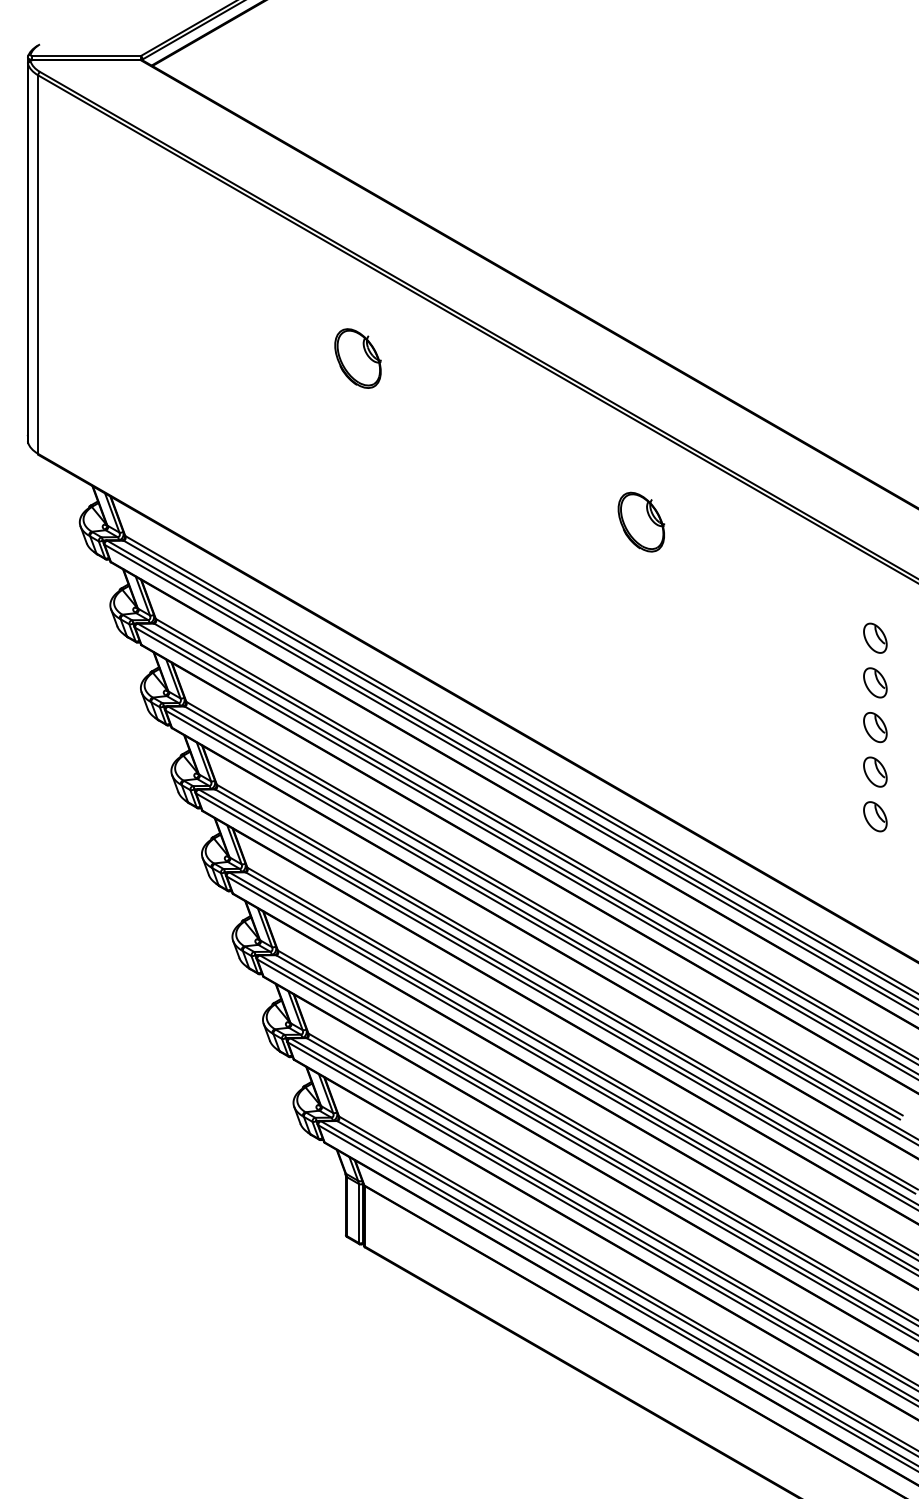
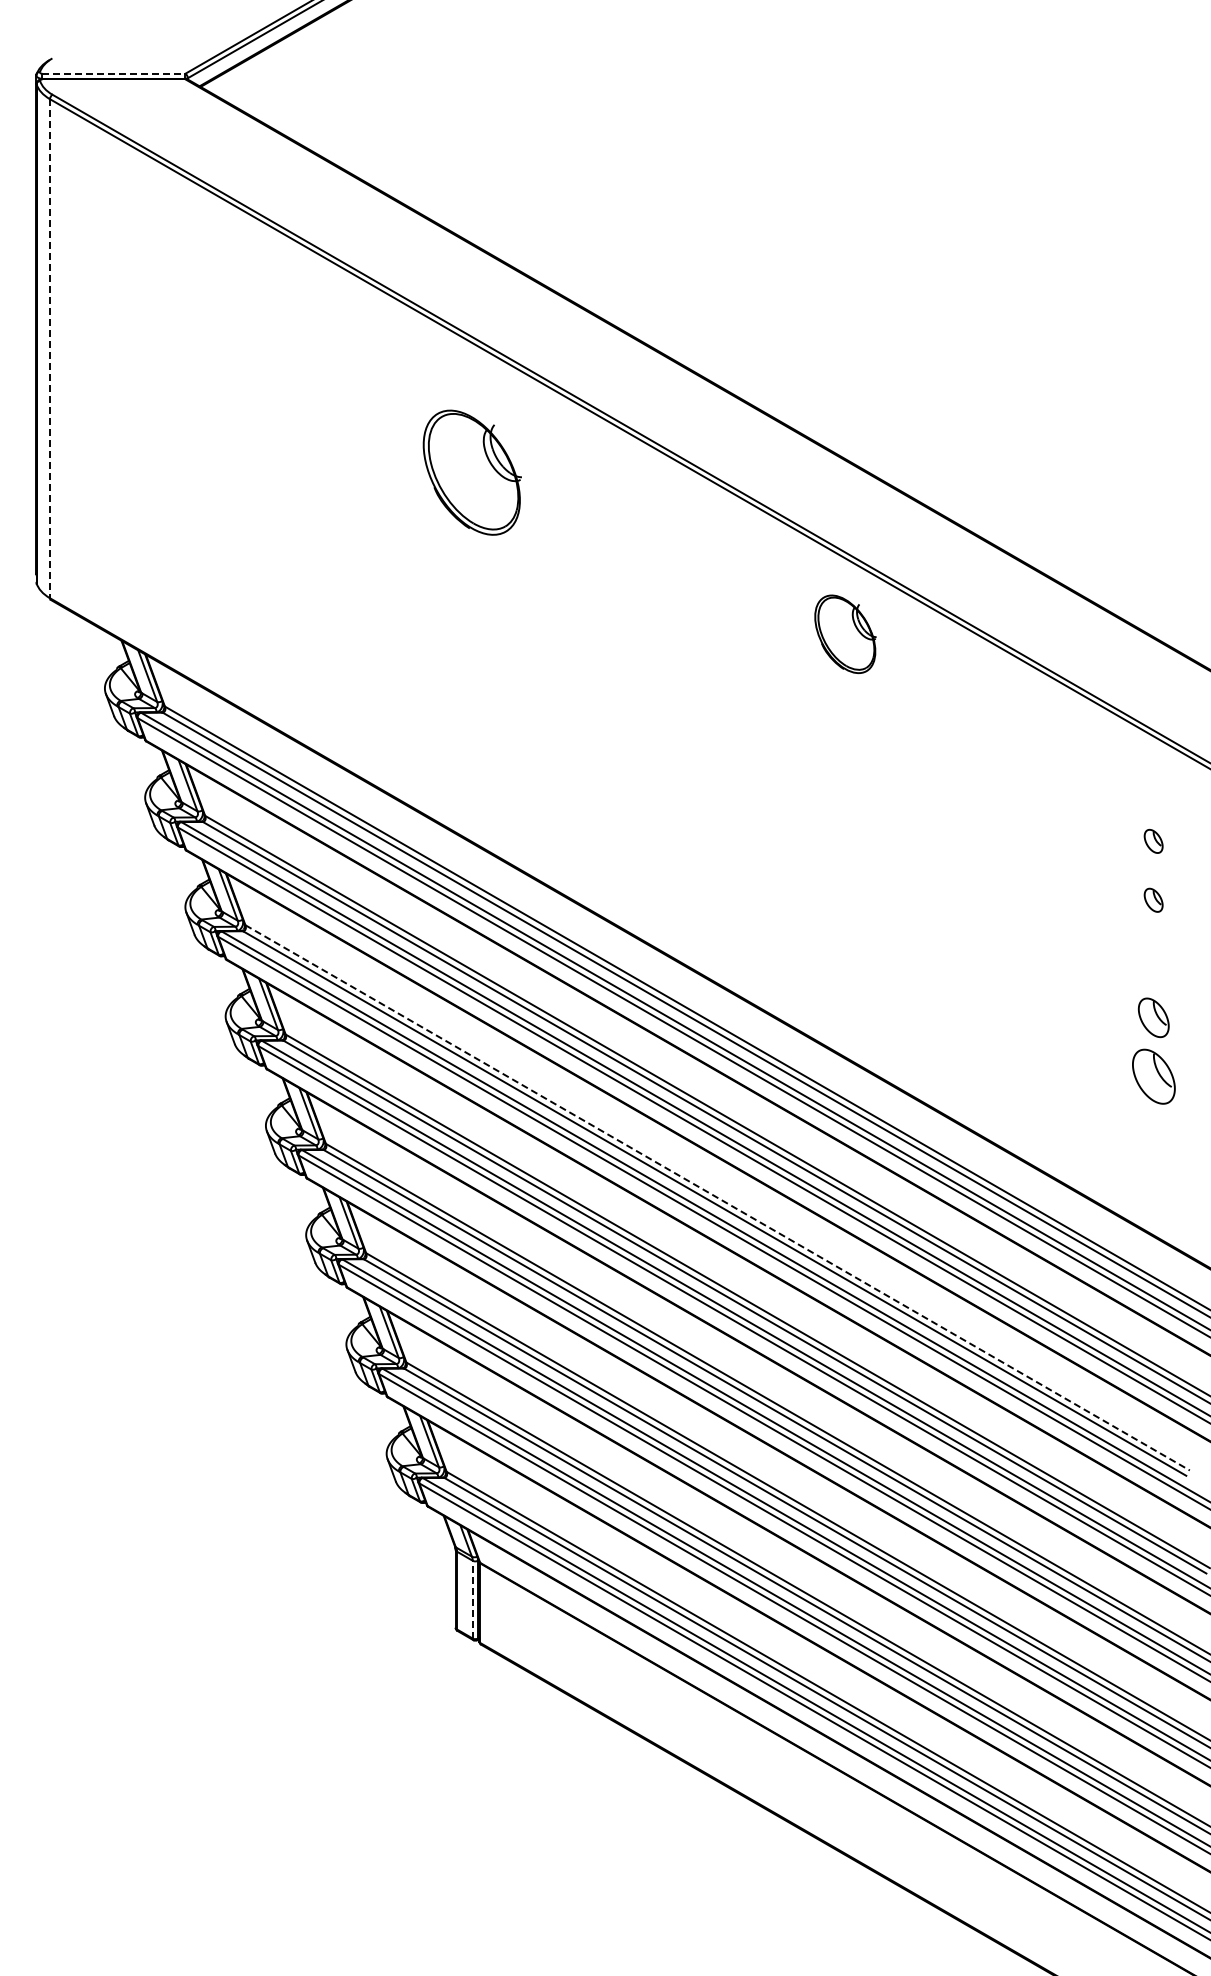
line: (86, 55) -> (113, 73), solid -> dashed
line: (38, 264) -> (50, 348), solid -> dashed
part: (357, 358) -> (471, 472), size x1.6
part: (641, 521) -> (845, 633), moved
part: (875, 638) -> (1153, 841), size x0.6
part: (875, 683) -> (1153, 900), size x0.6
part: (875, 727) -> (1153, 958), removed
part: (875, 816) -> (1153, 1076), size x1.4
line: (545, 909) -> (718, 1198), solid -> dashed
line: (358, 1213) -> (472, 1599), solid -> dashed

